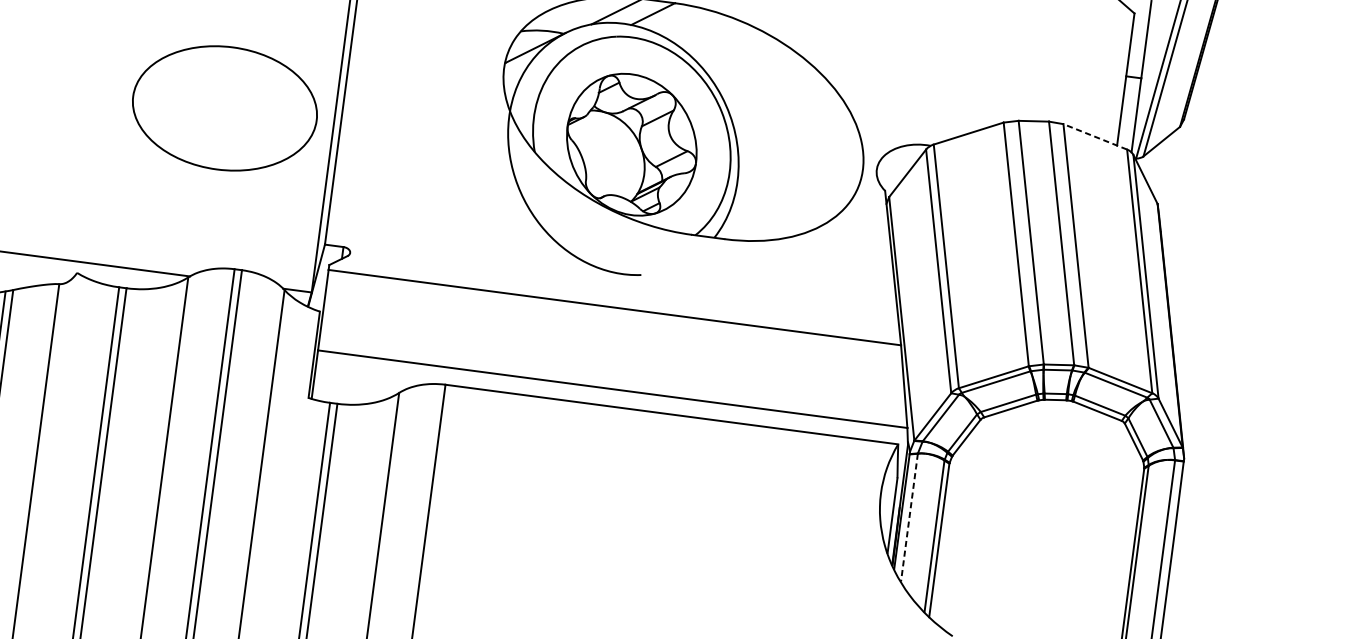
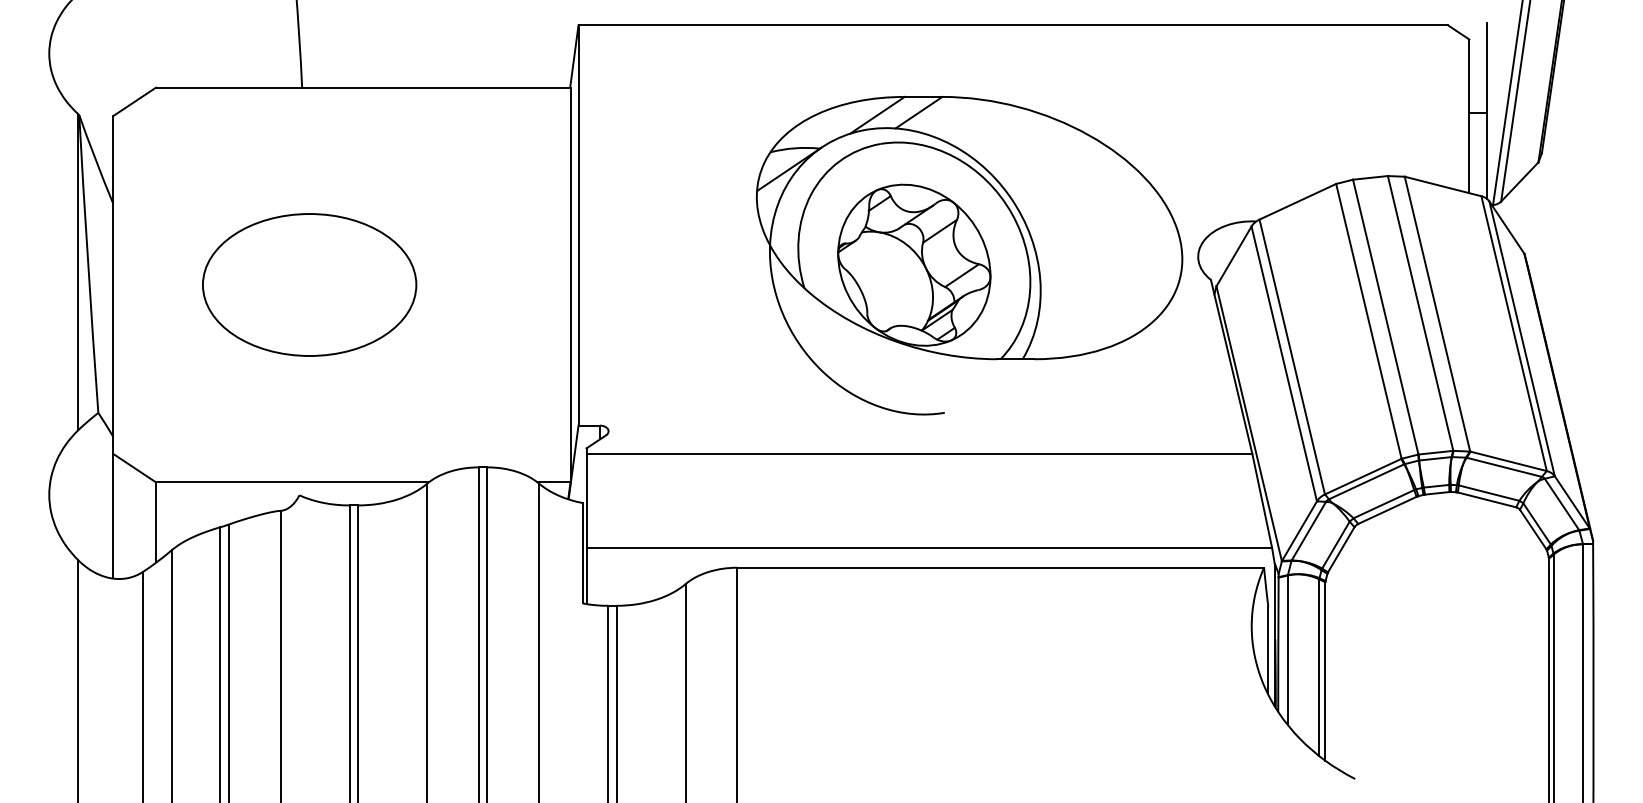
part: (224, 107) -> (309, 284), moved
line: (1094, 136) -> (1442, 186), dashed -> solid
line: (909, 518) -> (1287, 650), dashed -> solid

